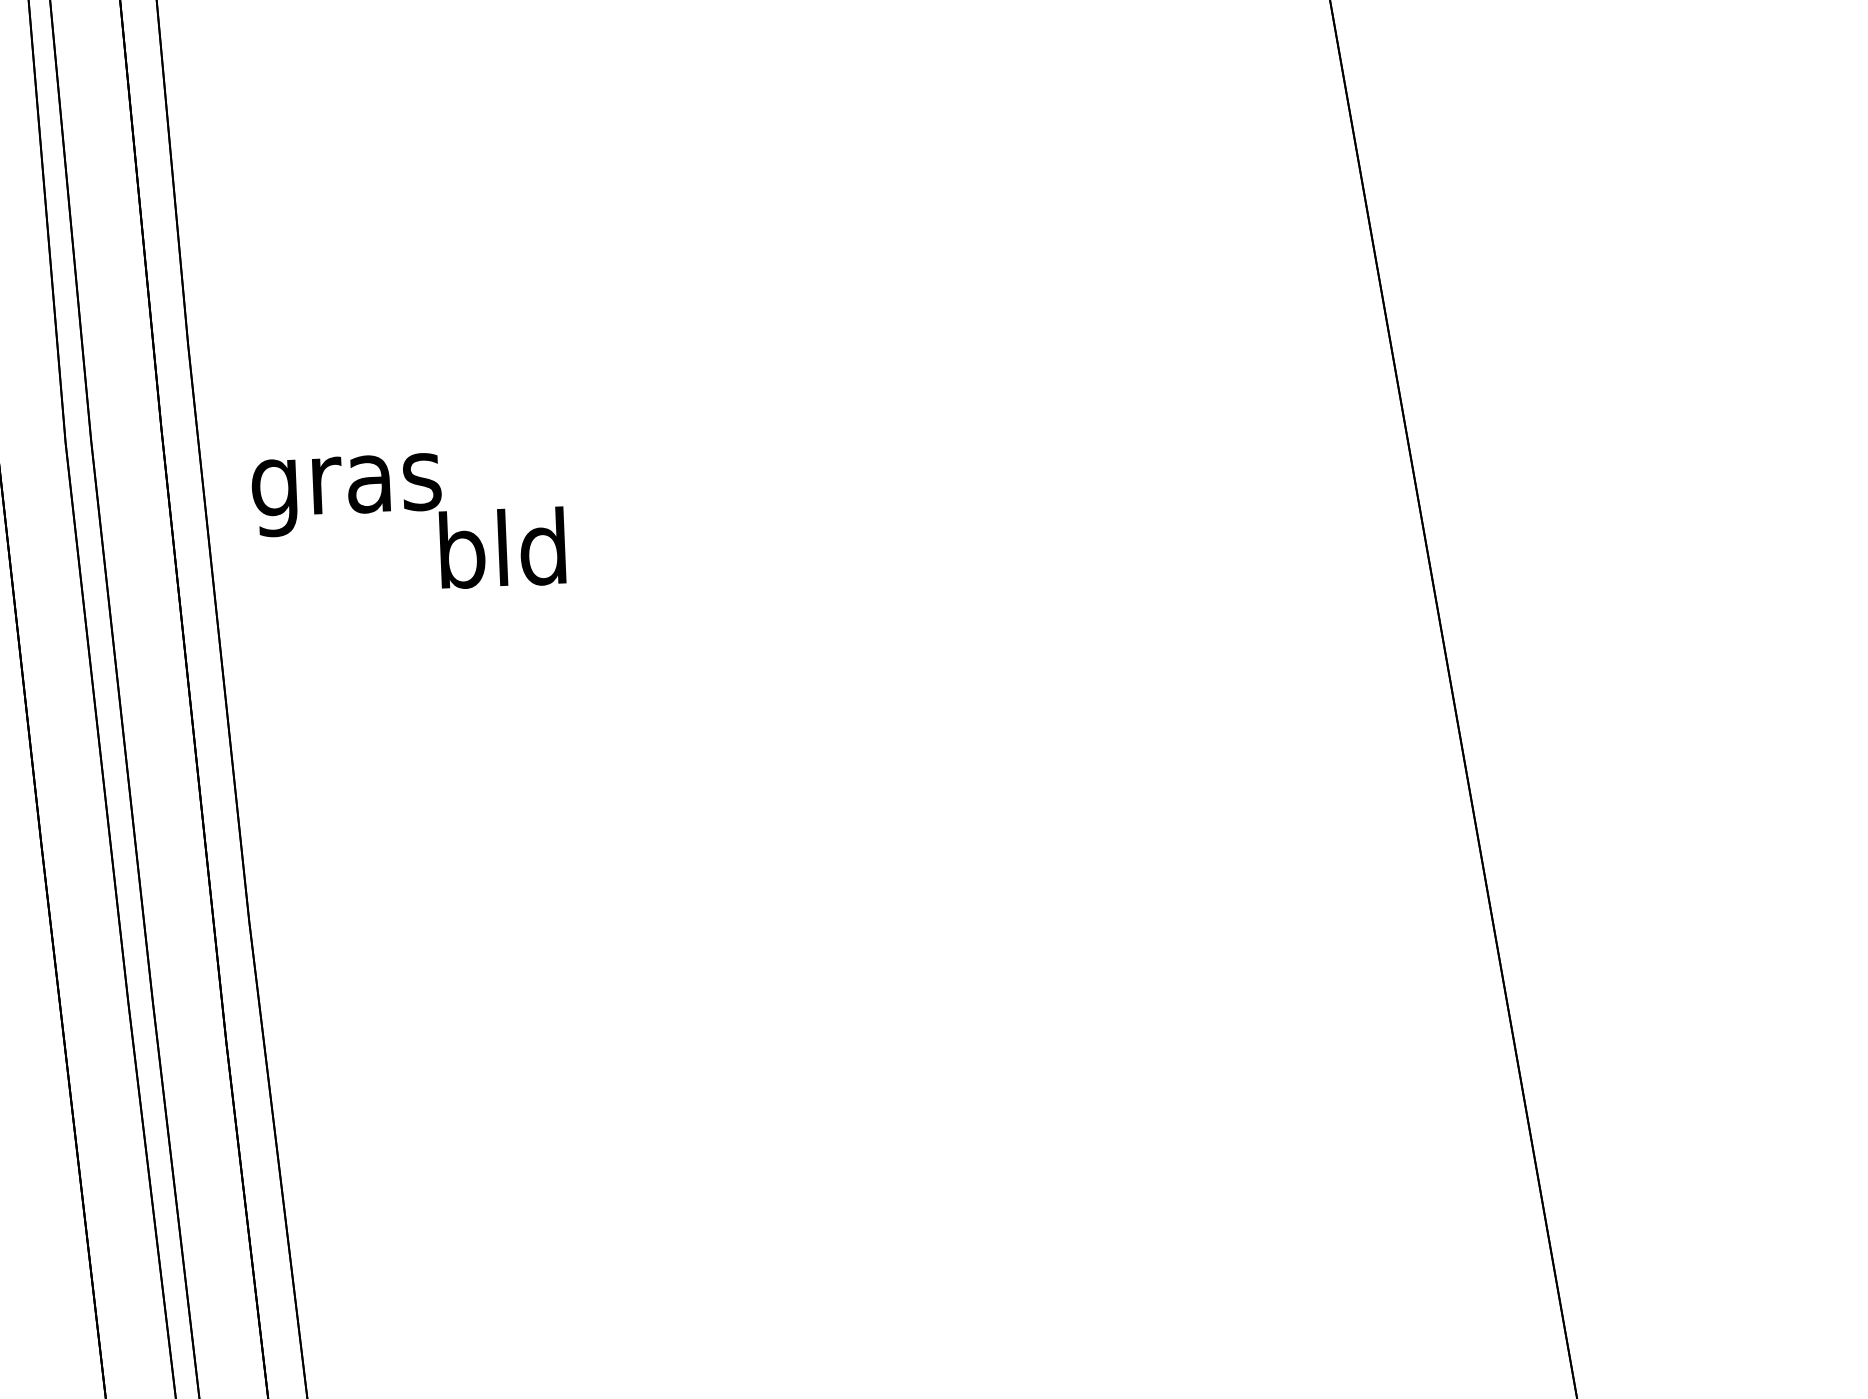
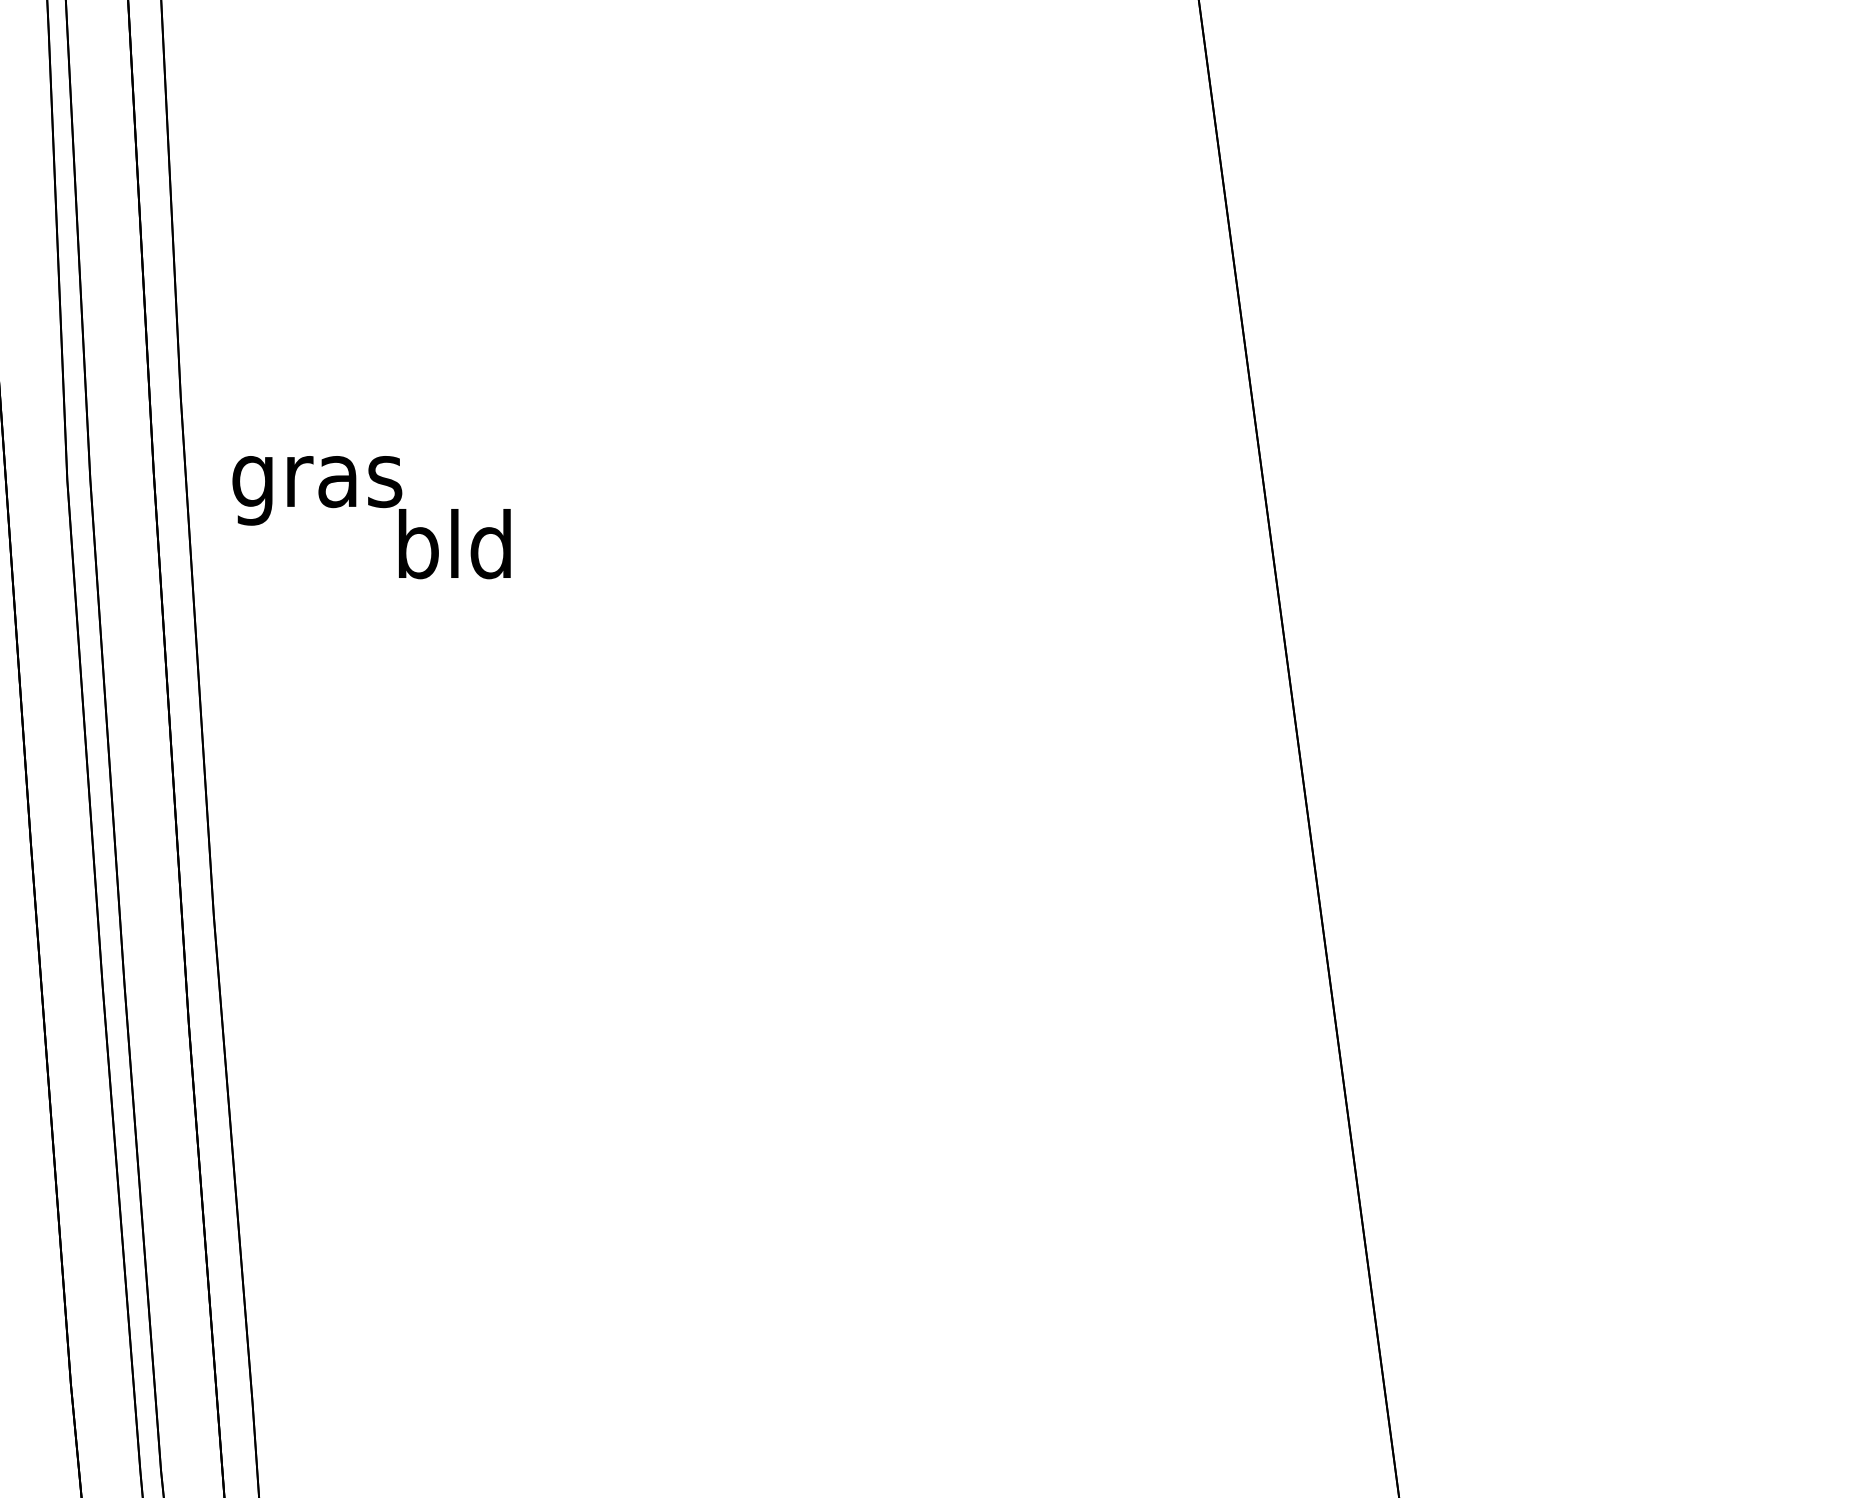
text: (408, 522) -> (371, 517), moved

